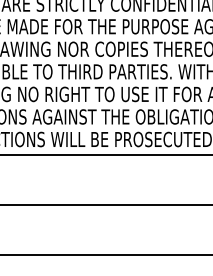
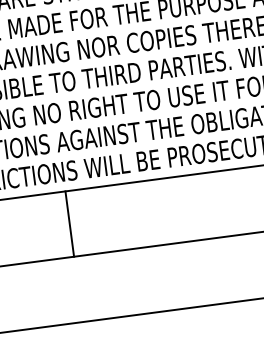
line: (34, 179) -> (70, 223), added

